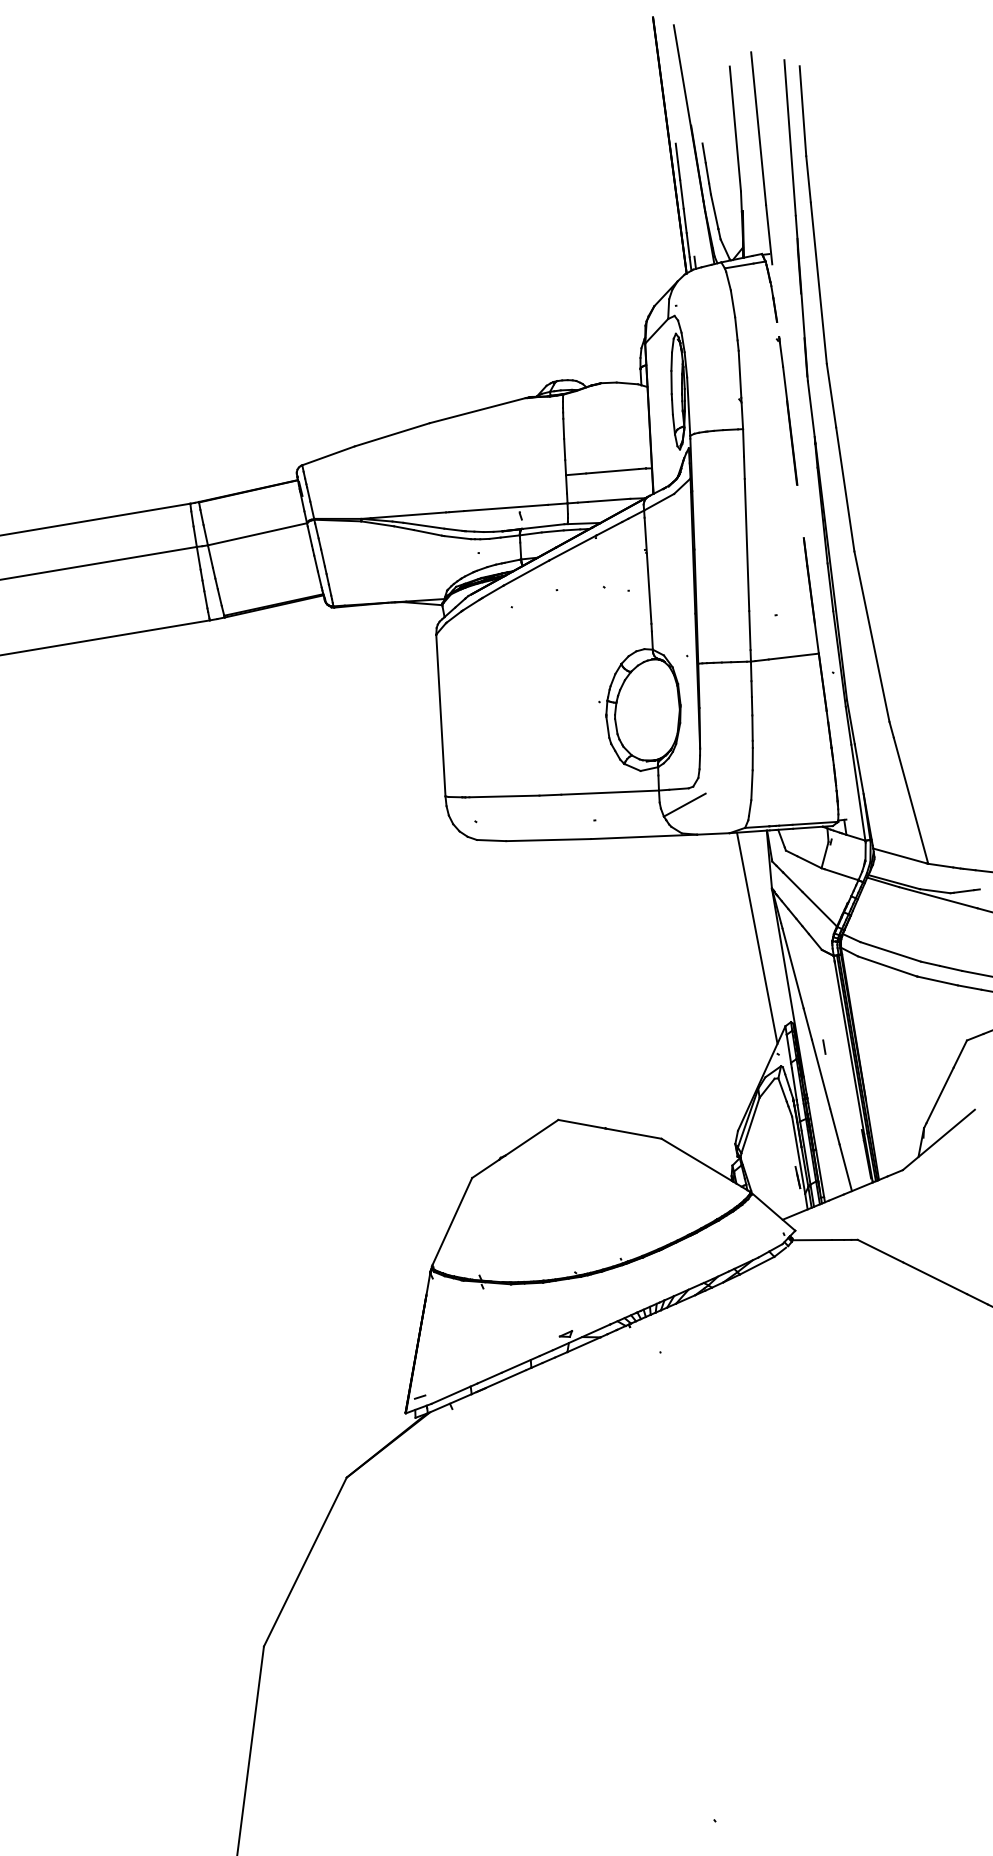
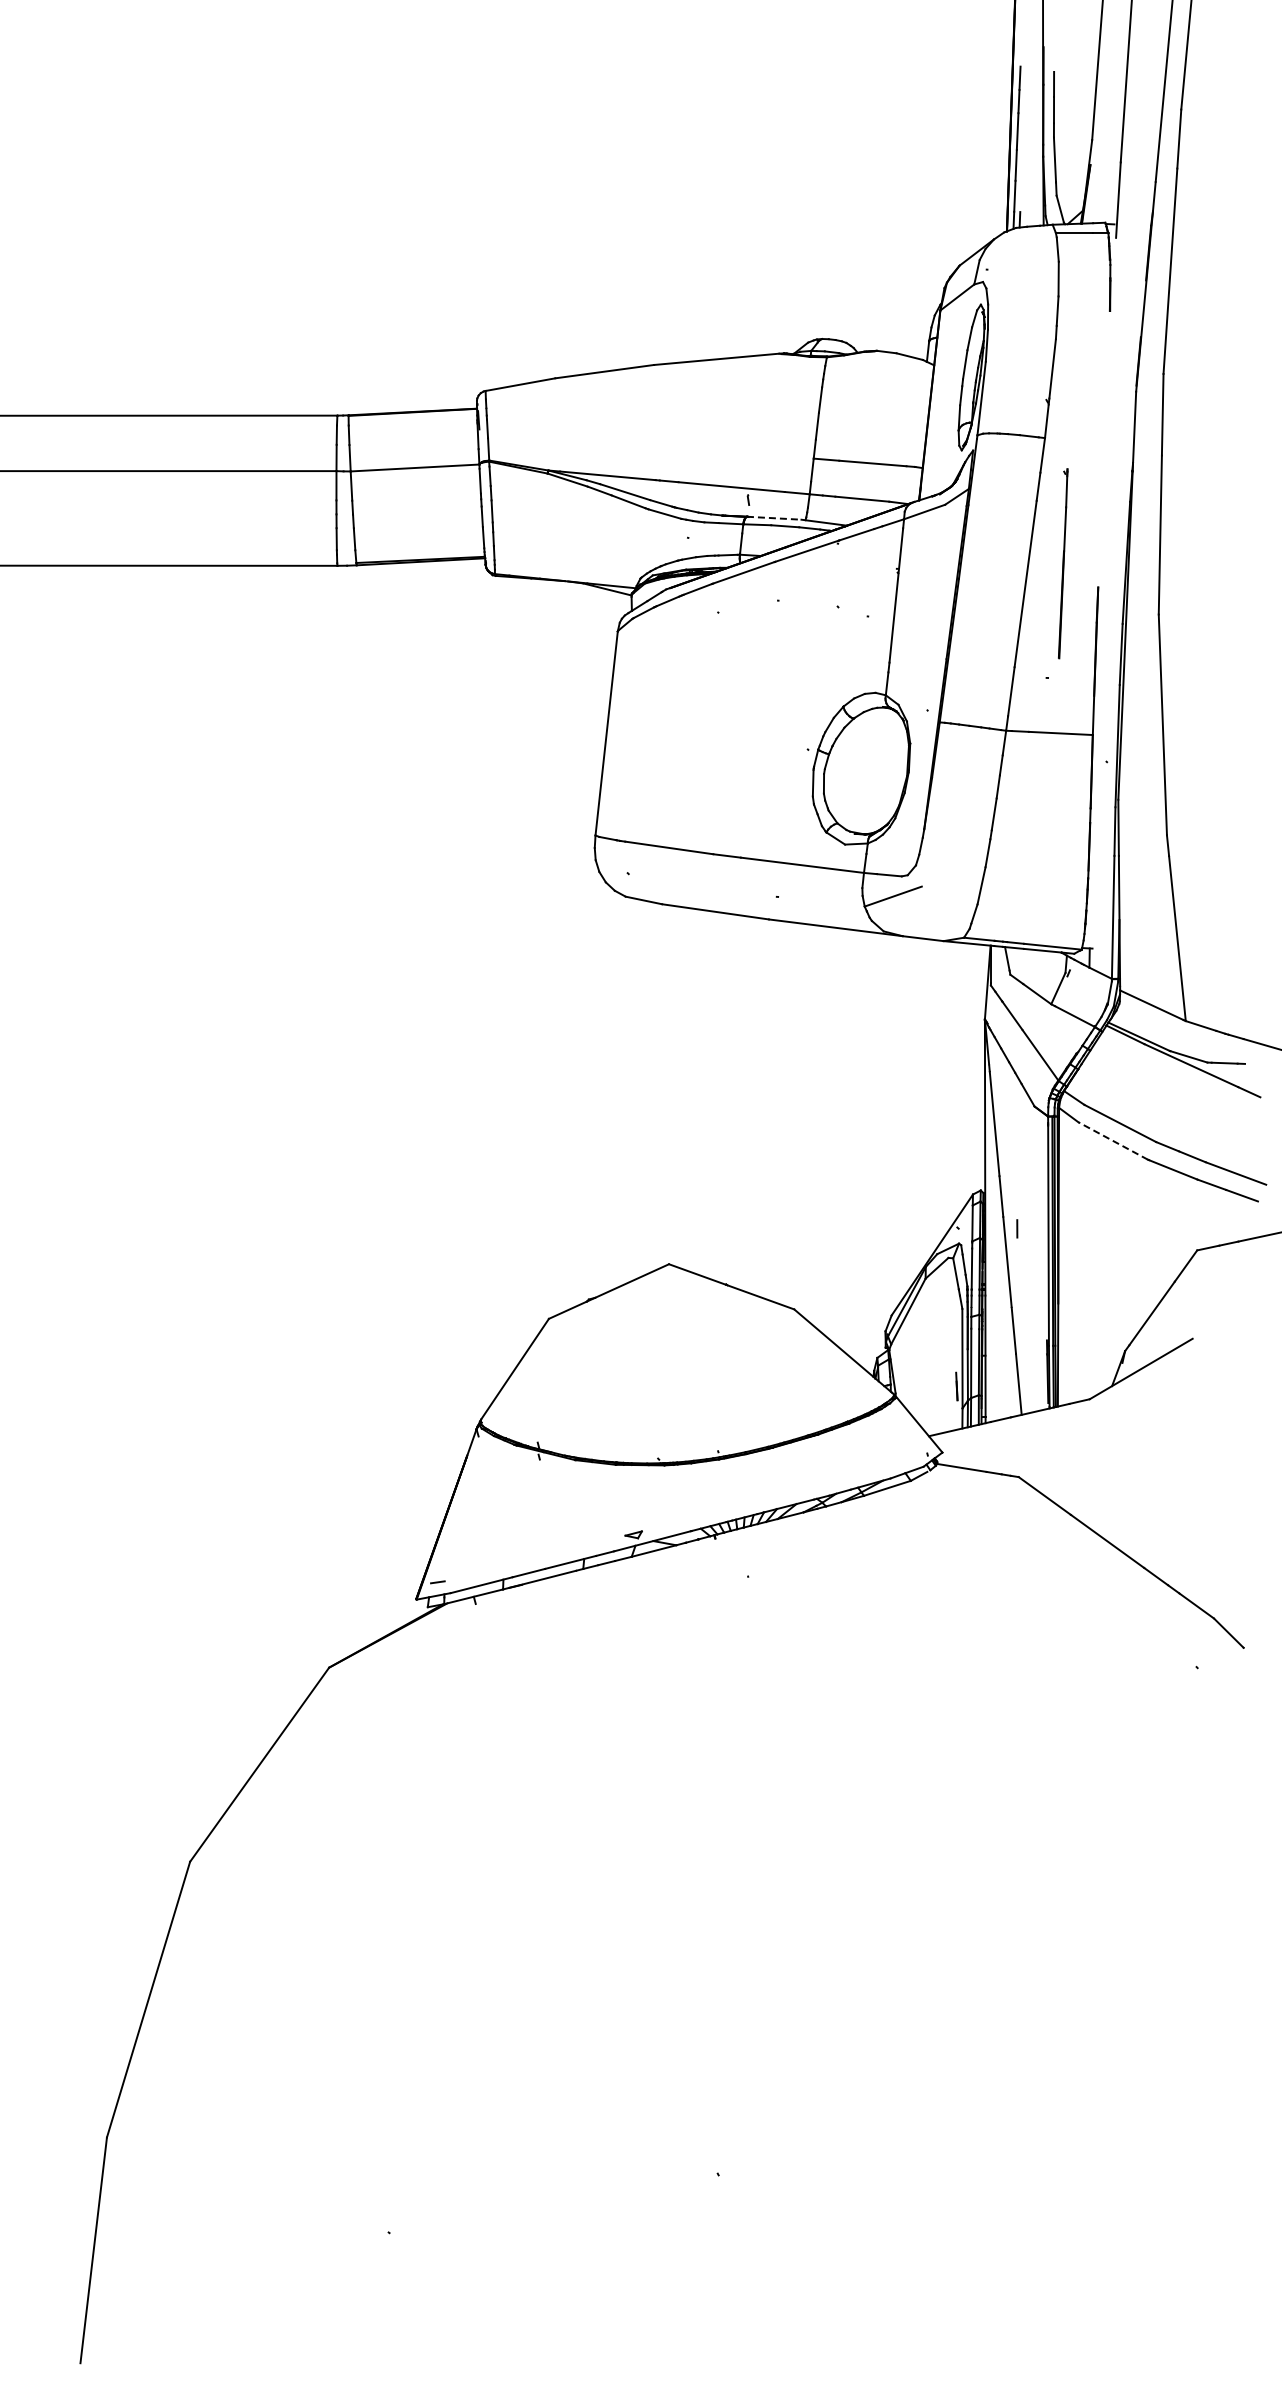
part: (788, 410) -> (1063, 563), moved
line: (543, 526) -> (774, 518), solid -> dashed
line: (756, 938) -> (955, 1078), removed
line: (887, 966) -> (1113, 1140), solid -> dashed

